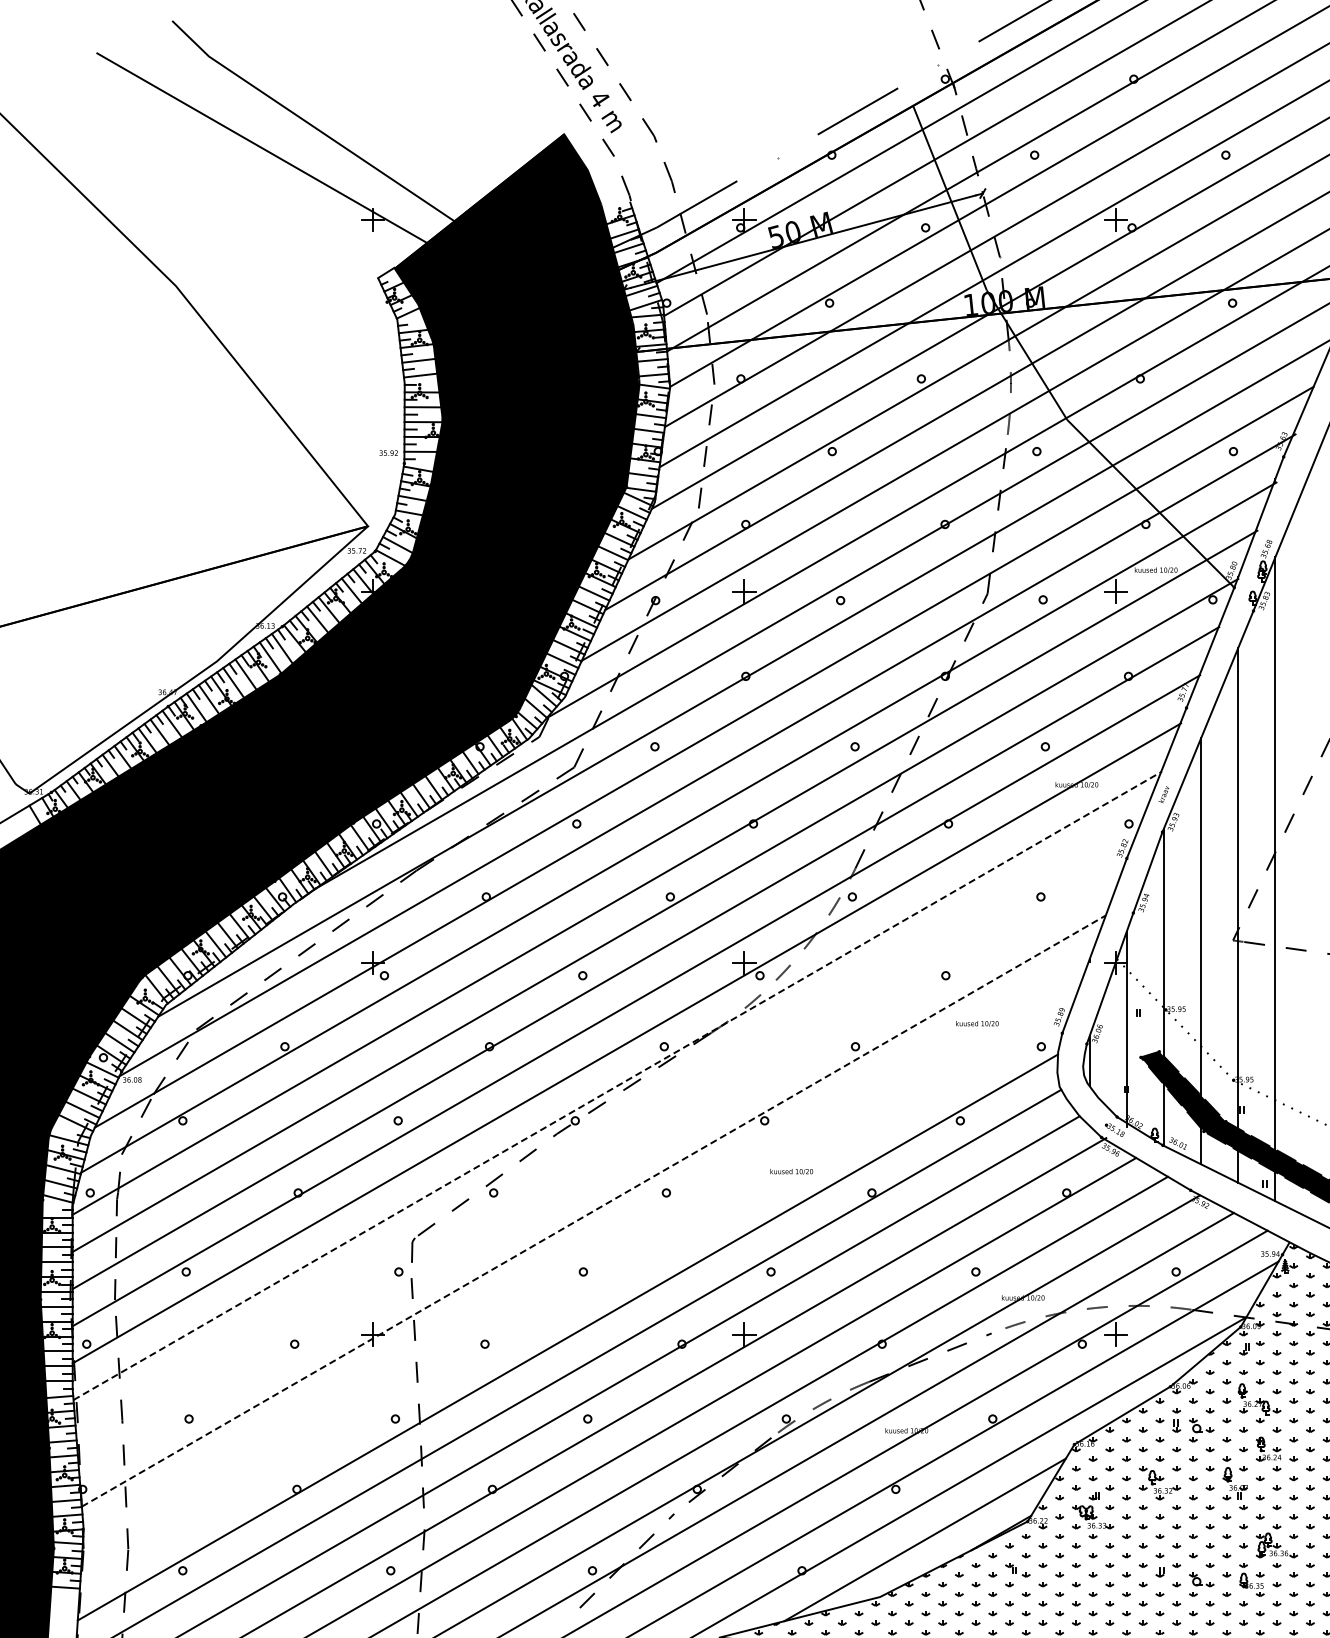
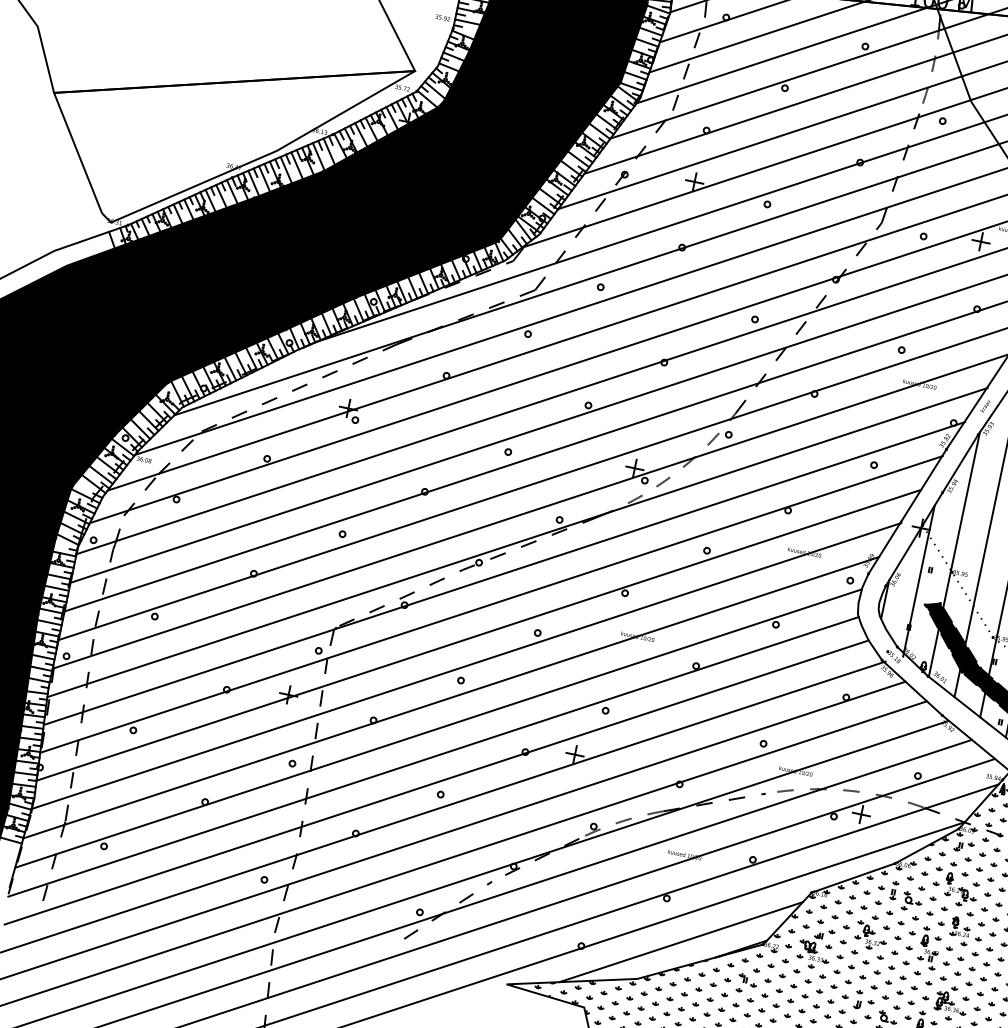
line: (618, 1085) -> (518, 542), dashed -> solid
line: (609, 1127) -> (504, 573), added
line: (601, 1169) -> (491, 604), added
line: (594, 1210) -> (479, 634), dashed -> solid
line: (585, 1252) -> (465, 665), added
line: (575, 1295) -> (451, 697), added

